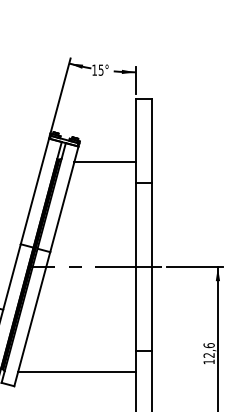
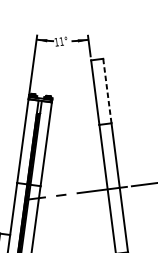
text: (100, 69) -> (61, 41), 15° -> 11°
line: (151, 141) -> (107, 91), solid -> dashed
line: (104, 162) -> (73, 112), removed

